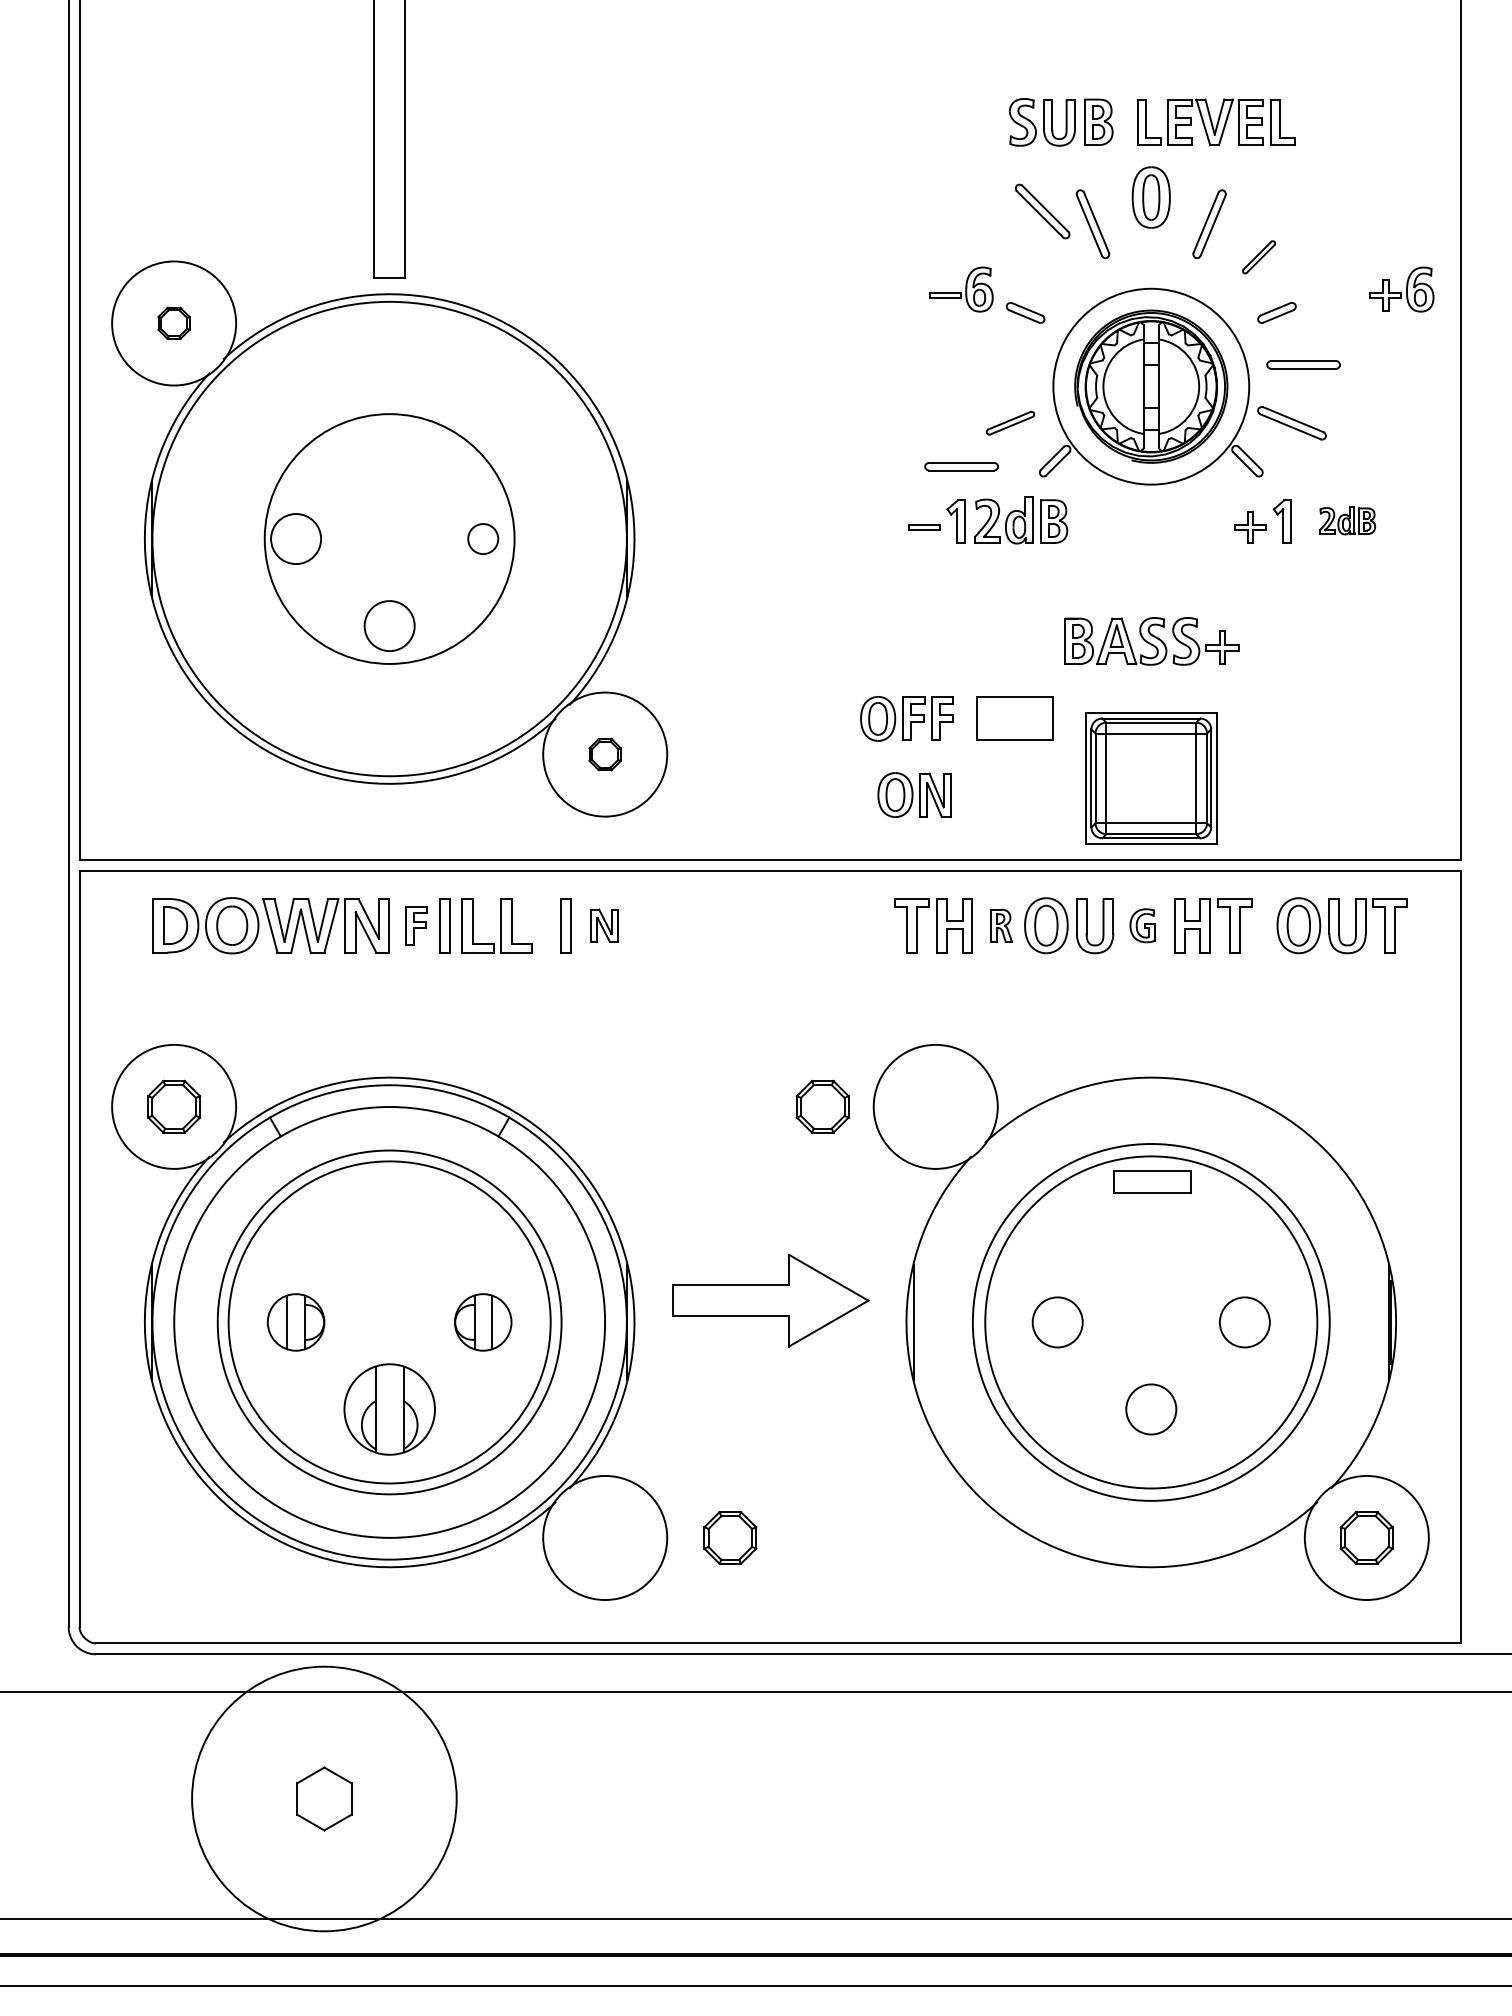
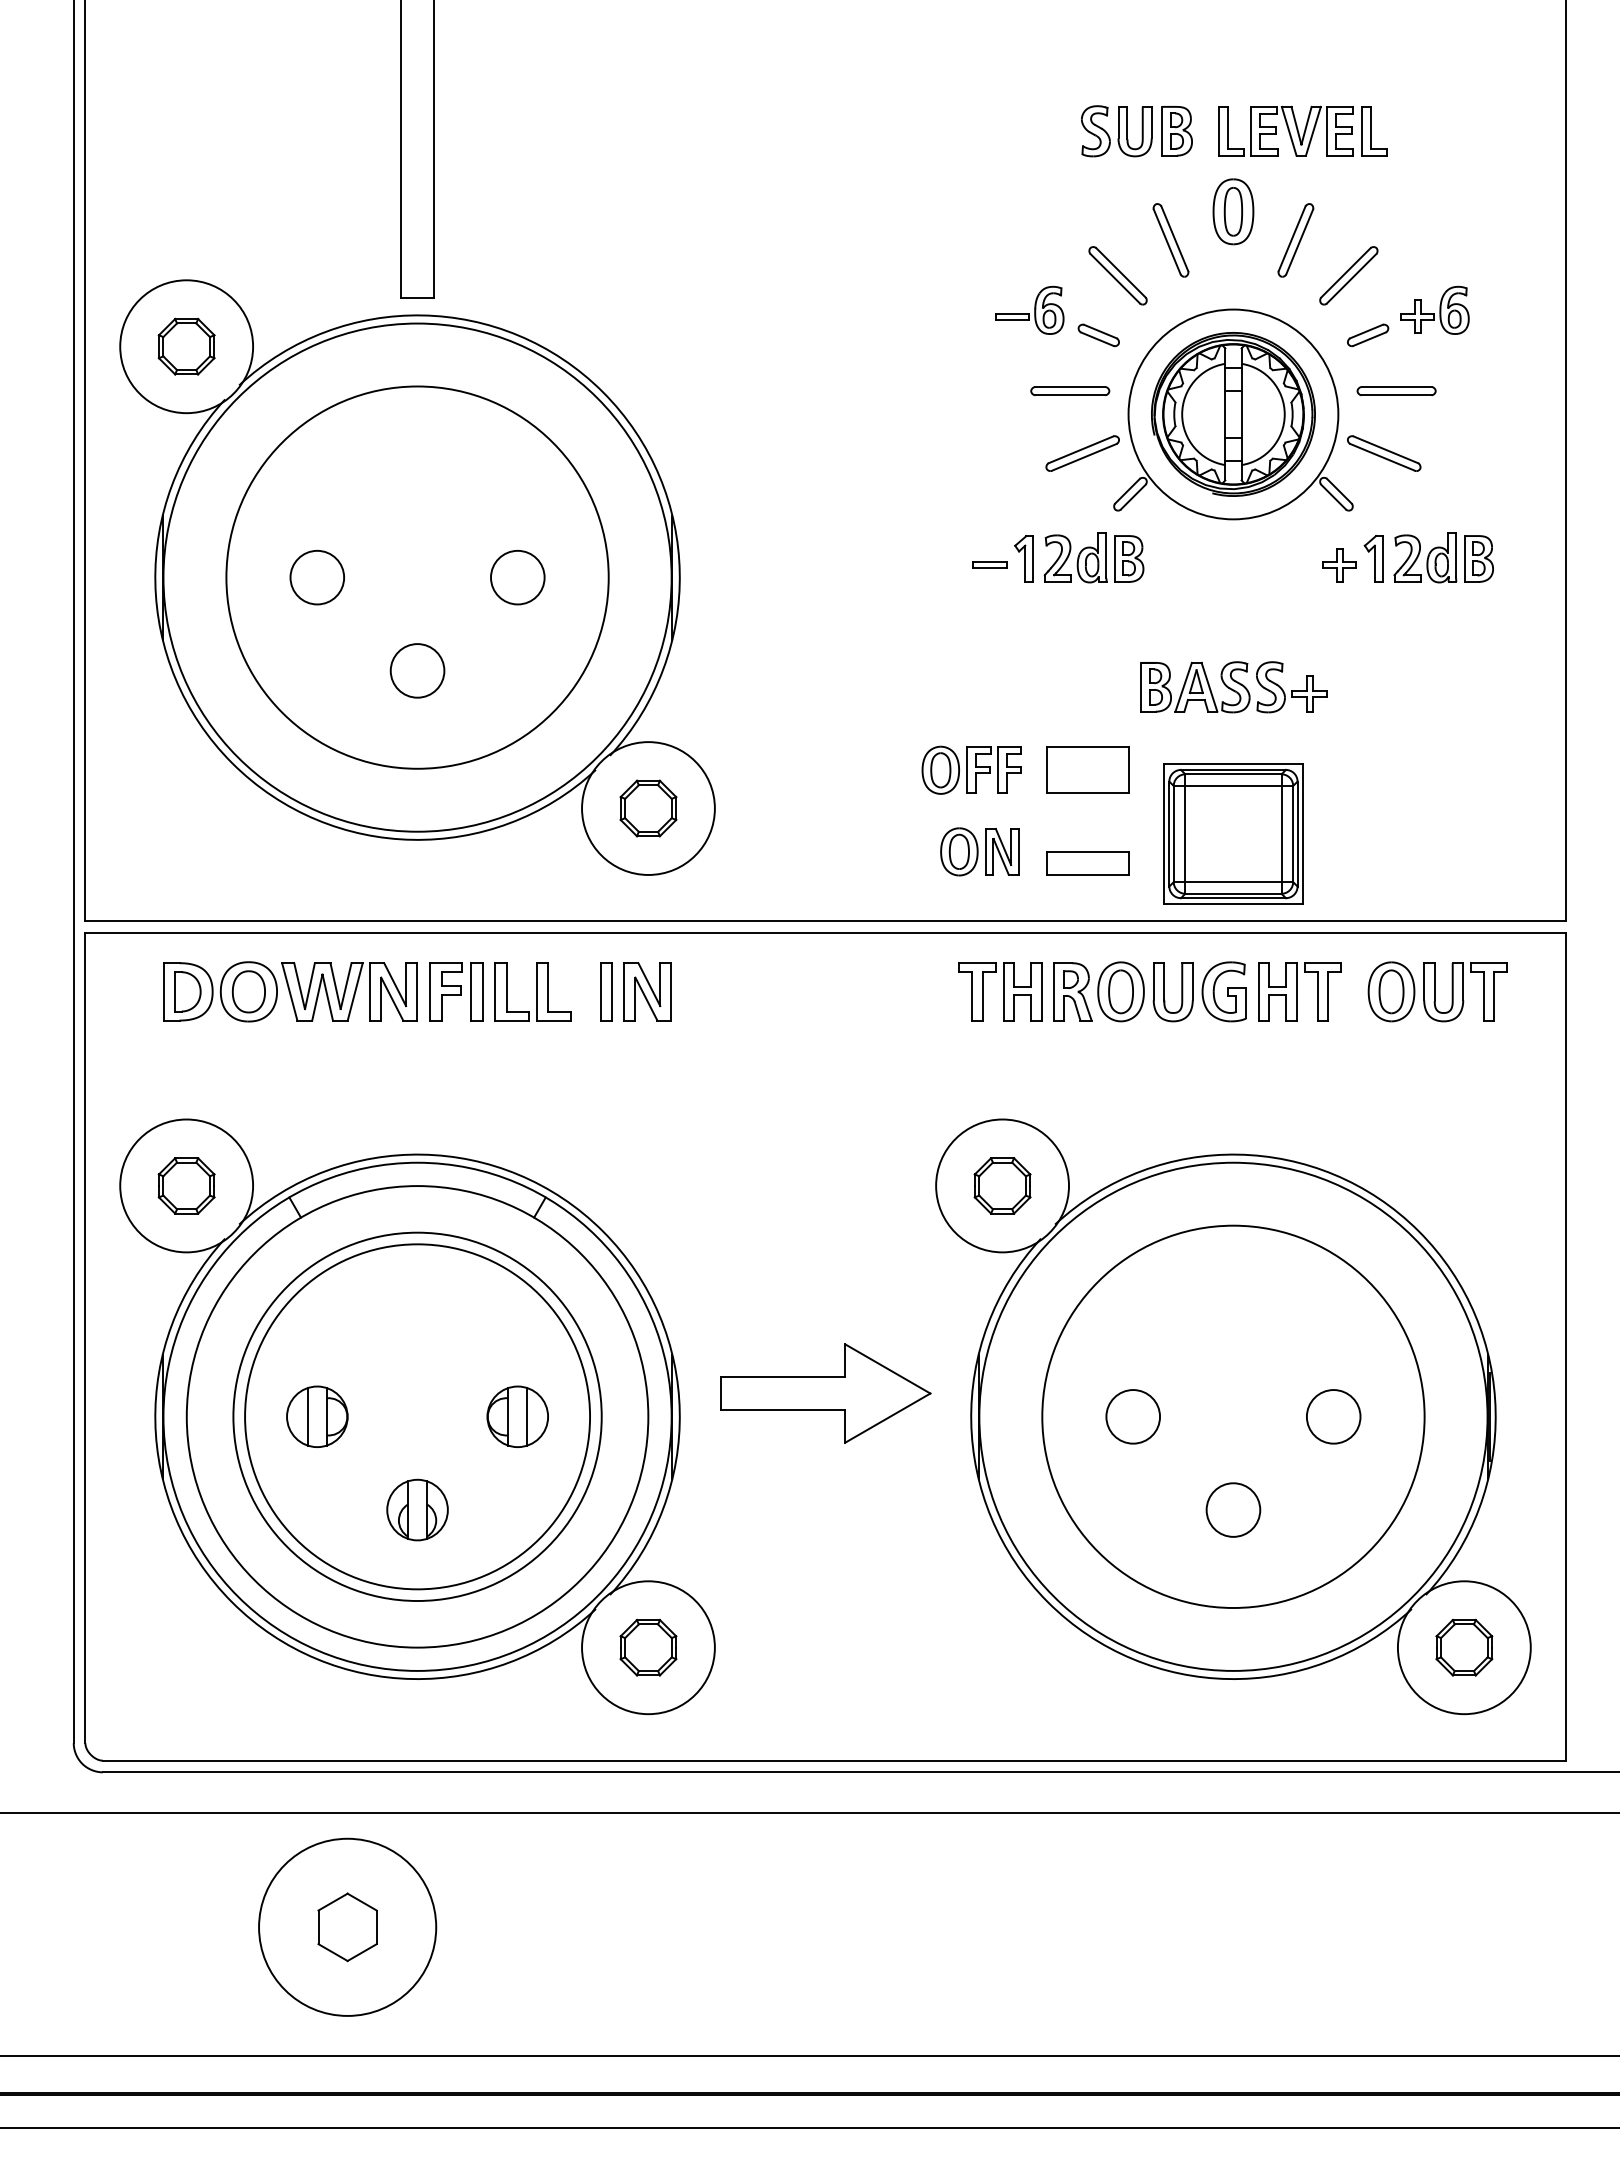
part: (1042, 211) -> (1117, 275), moved
part: (1258, 256) -> (1348, 275), size x1.67
part: (1401, 288) -> (1434, 309), moved
part: (173, 323) -> (186, 346), size x1.67
part: (1010, 423) -> (1082, 453), size x1.43
part: (961, 467) -> (1070, 391), moved
part: (1347, 520) -> (1443, 557), size x1.67
circle: (389, 538) -> (417, 577), size x1.43
circle: (482, 538) -> (517, 577), size x1.67
part: (605, 754) -> (648, 808), size x1.67
part: (415, 925) -> (445, 991), size x1.43
part: (604, 925) -> (647, 991), size x1.67
part: (1001, 925) -> (1072, 991), size x1.67
part: (1142, 925) -> (1223, 991), size x1.67
part: (822, 1106) -> (1002, 1185), moved
part: (1152, 1182) -> (1087, 863), moved
circle: (1151, 1322) -> (1233, 1416), size x1.43
part: (389, 1408) -> (417, 1509), size x0.62
part: (730, 1537) -> (648, 1647), moved
circle: (324, 1798) -> (347, 1926), size x0.62

